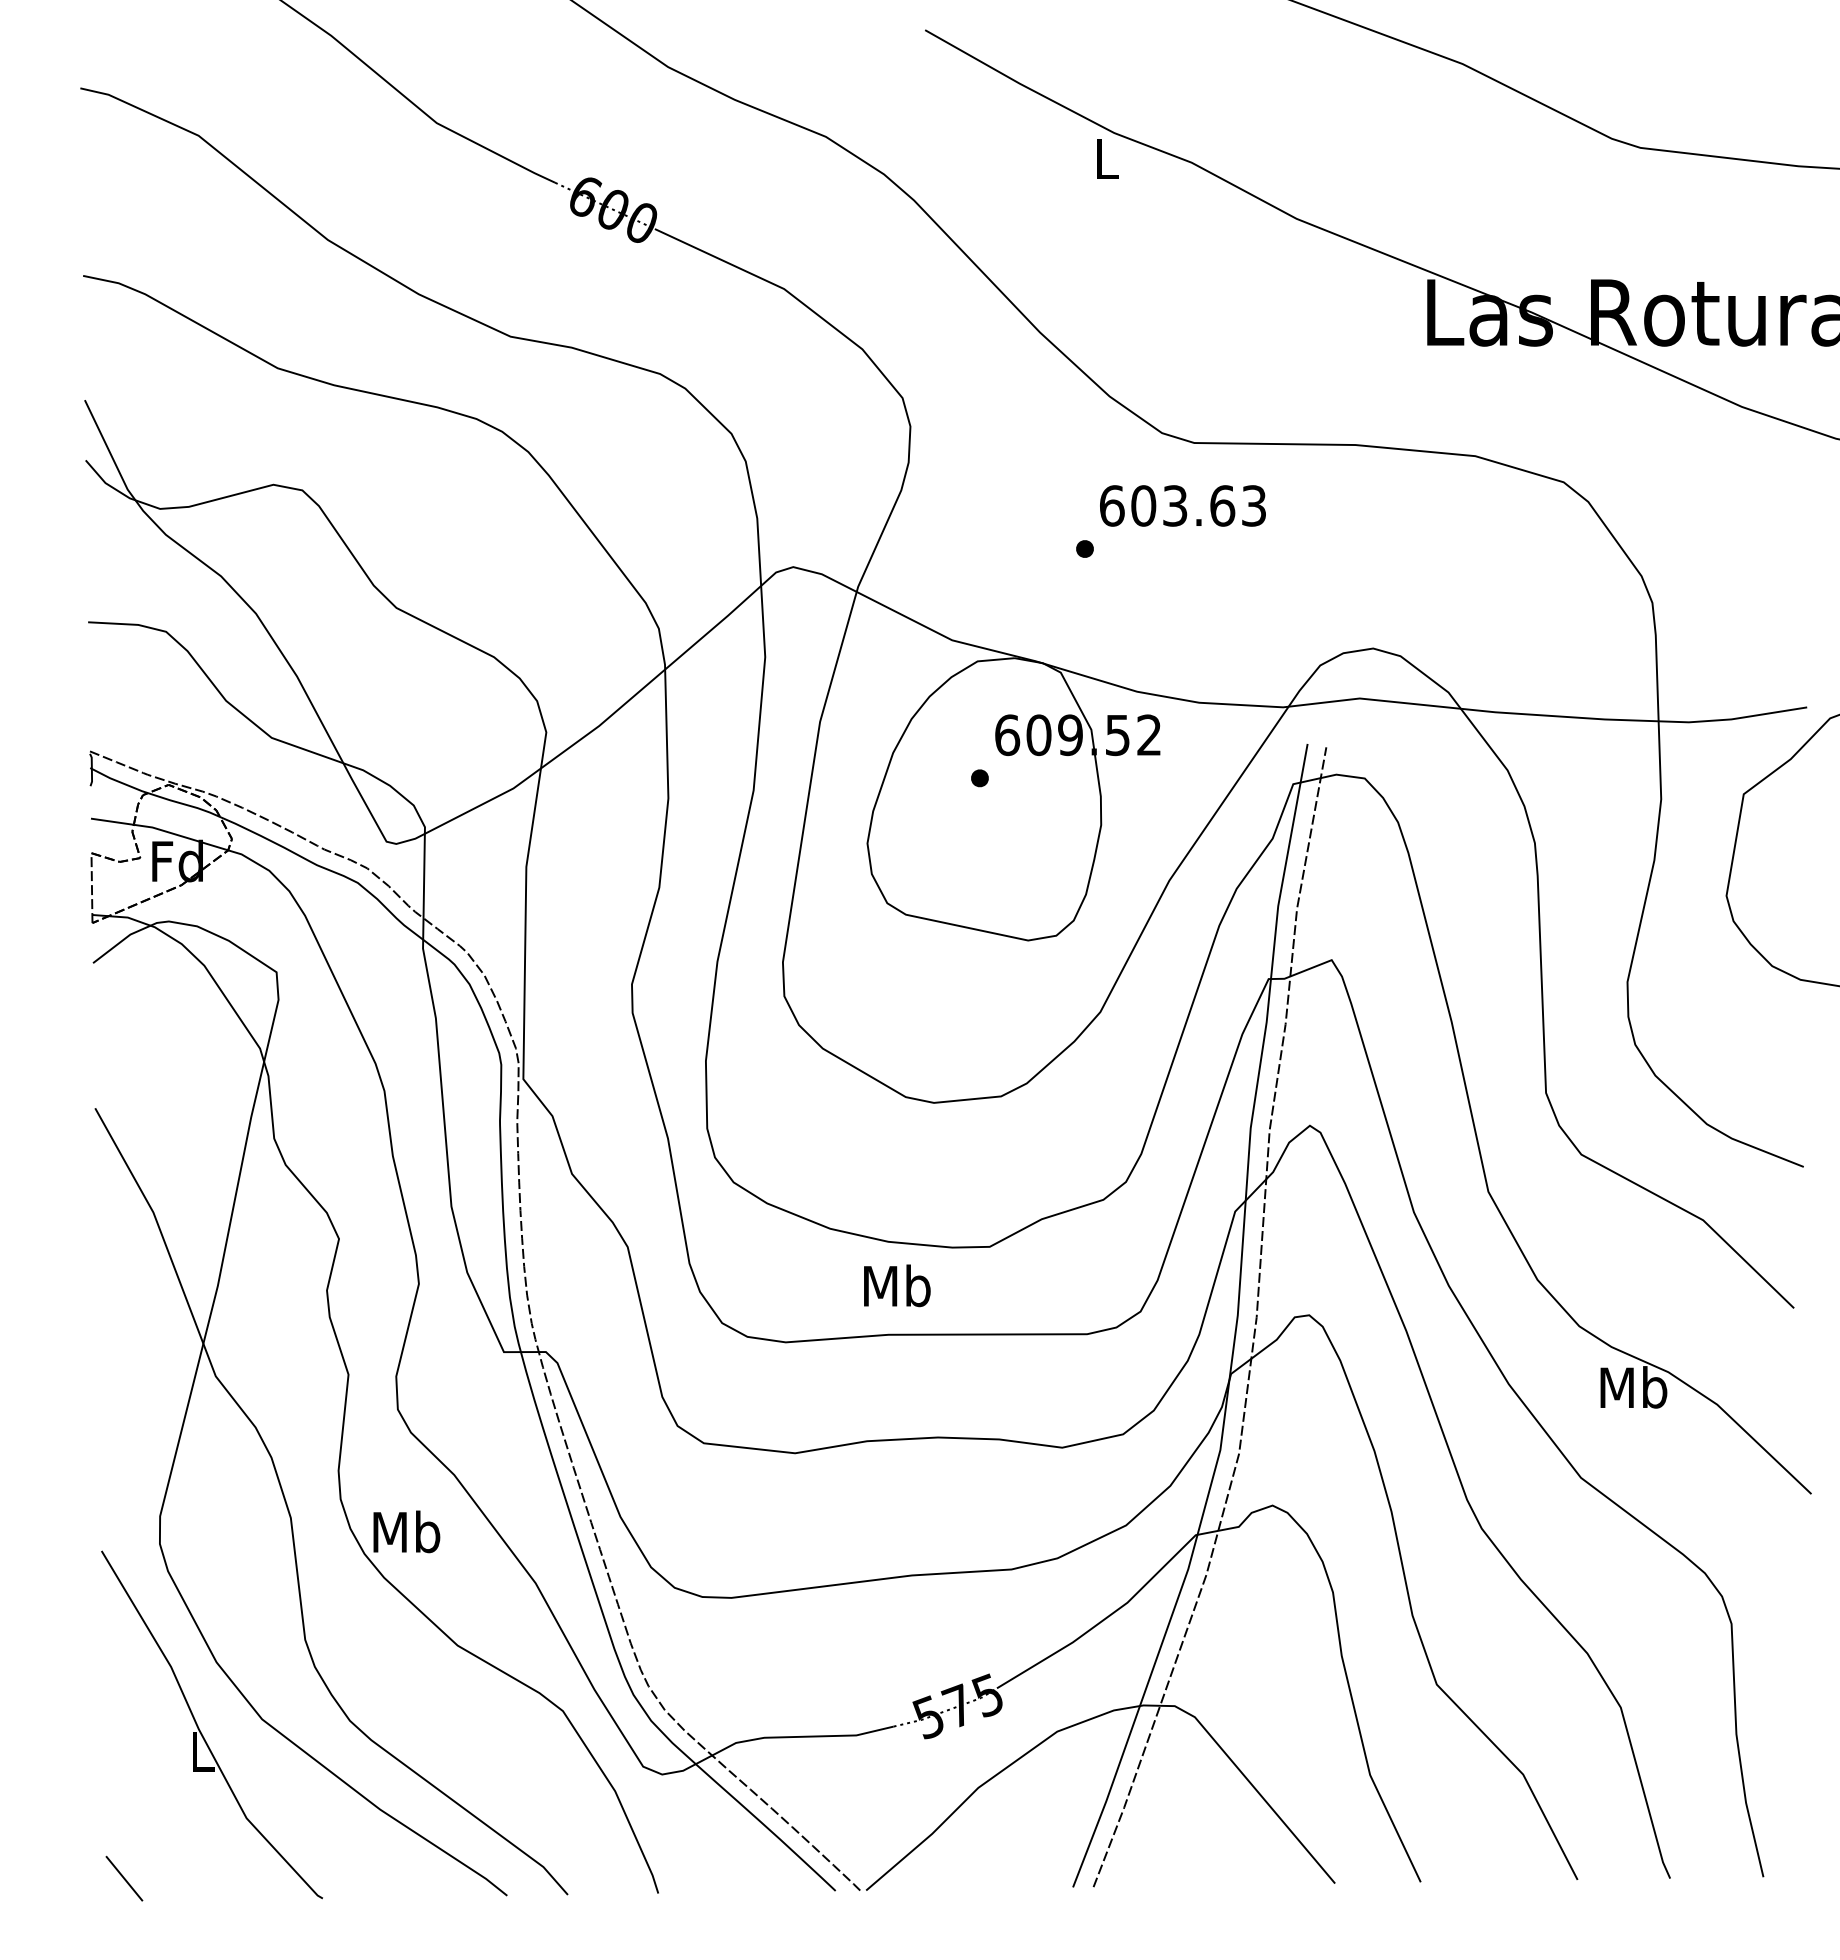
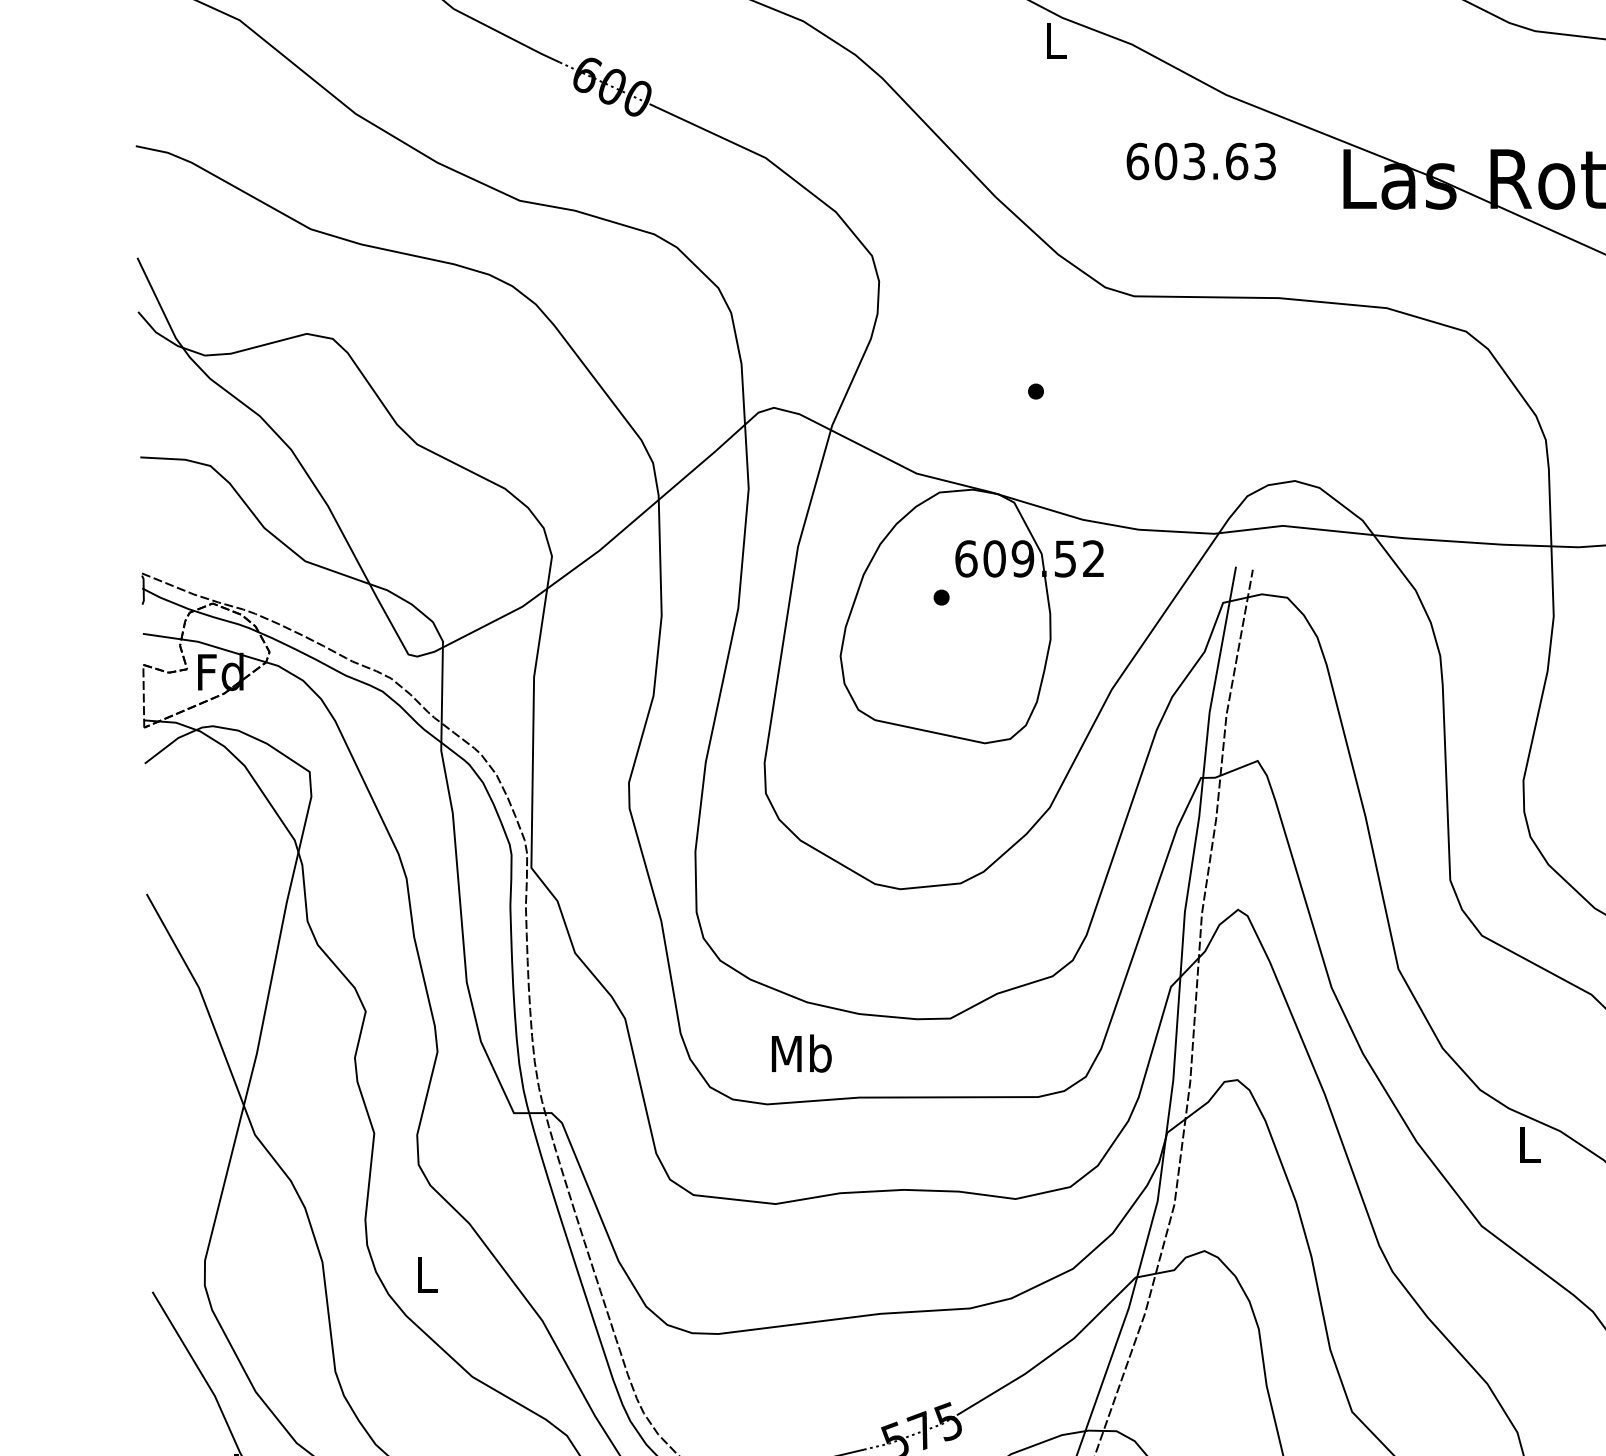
text: (1182, 505) -> (1200, 161), moved
text: (897, 1285) -> (801, 1053), moved
text: (1633, 1387) -> (1528, 1144), Mb -> L
text: (406, 1531) -> (426, 1274), Mb -> L

